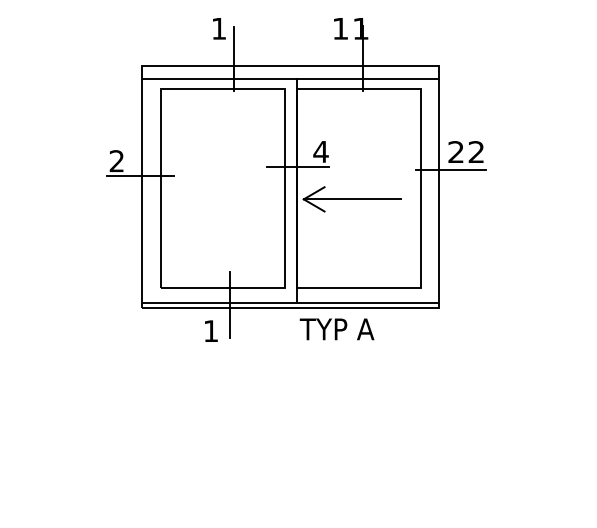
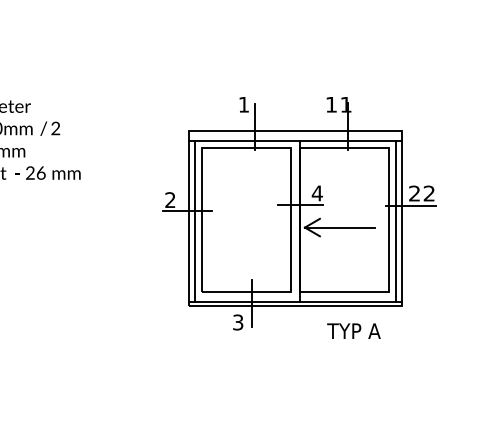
line: (150, 190) -> (194, 221), added
line: (430, 190) -> (396, 221), added
text: (336, 328) -> (353, 330), moved
text: (211, 331) -> (238, 322), 1 -> 3

